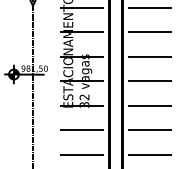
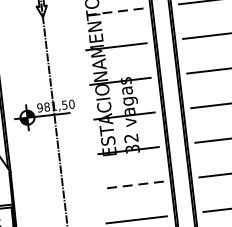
line: (81, 7) -> (112, 11), solid -> dashed
line: (81, 130) -> (132, 185), solid -> dashed

